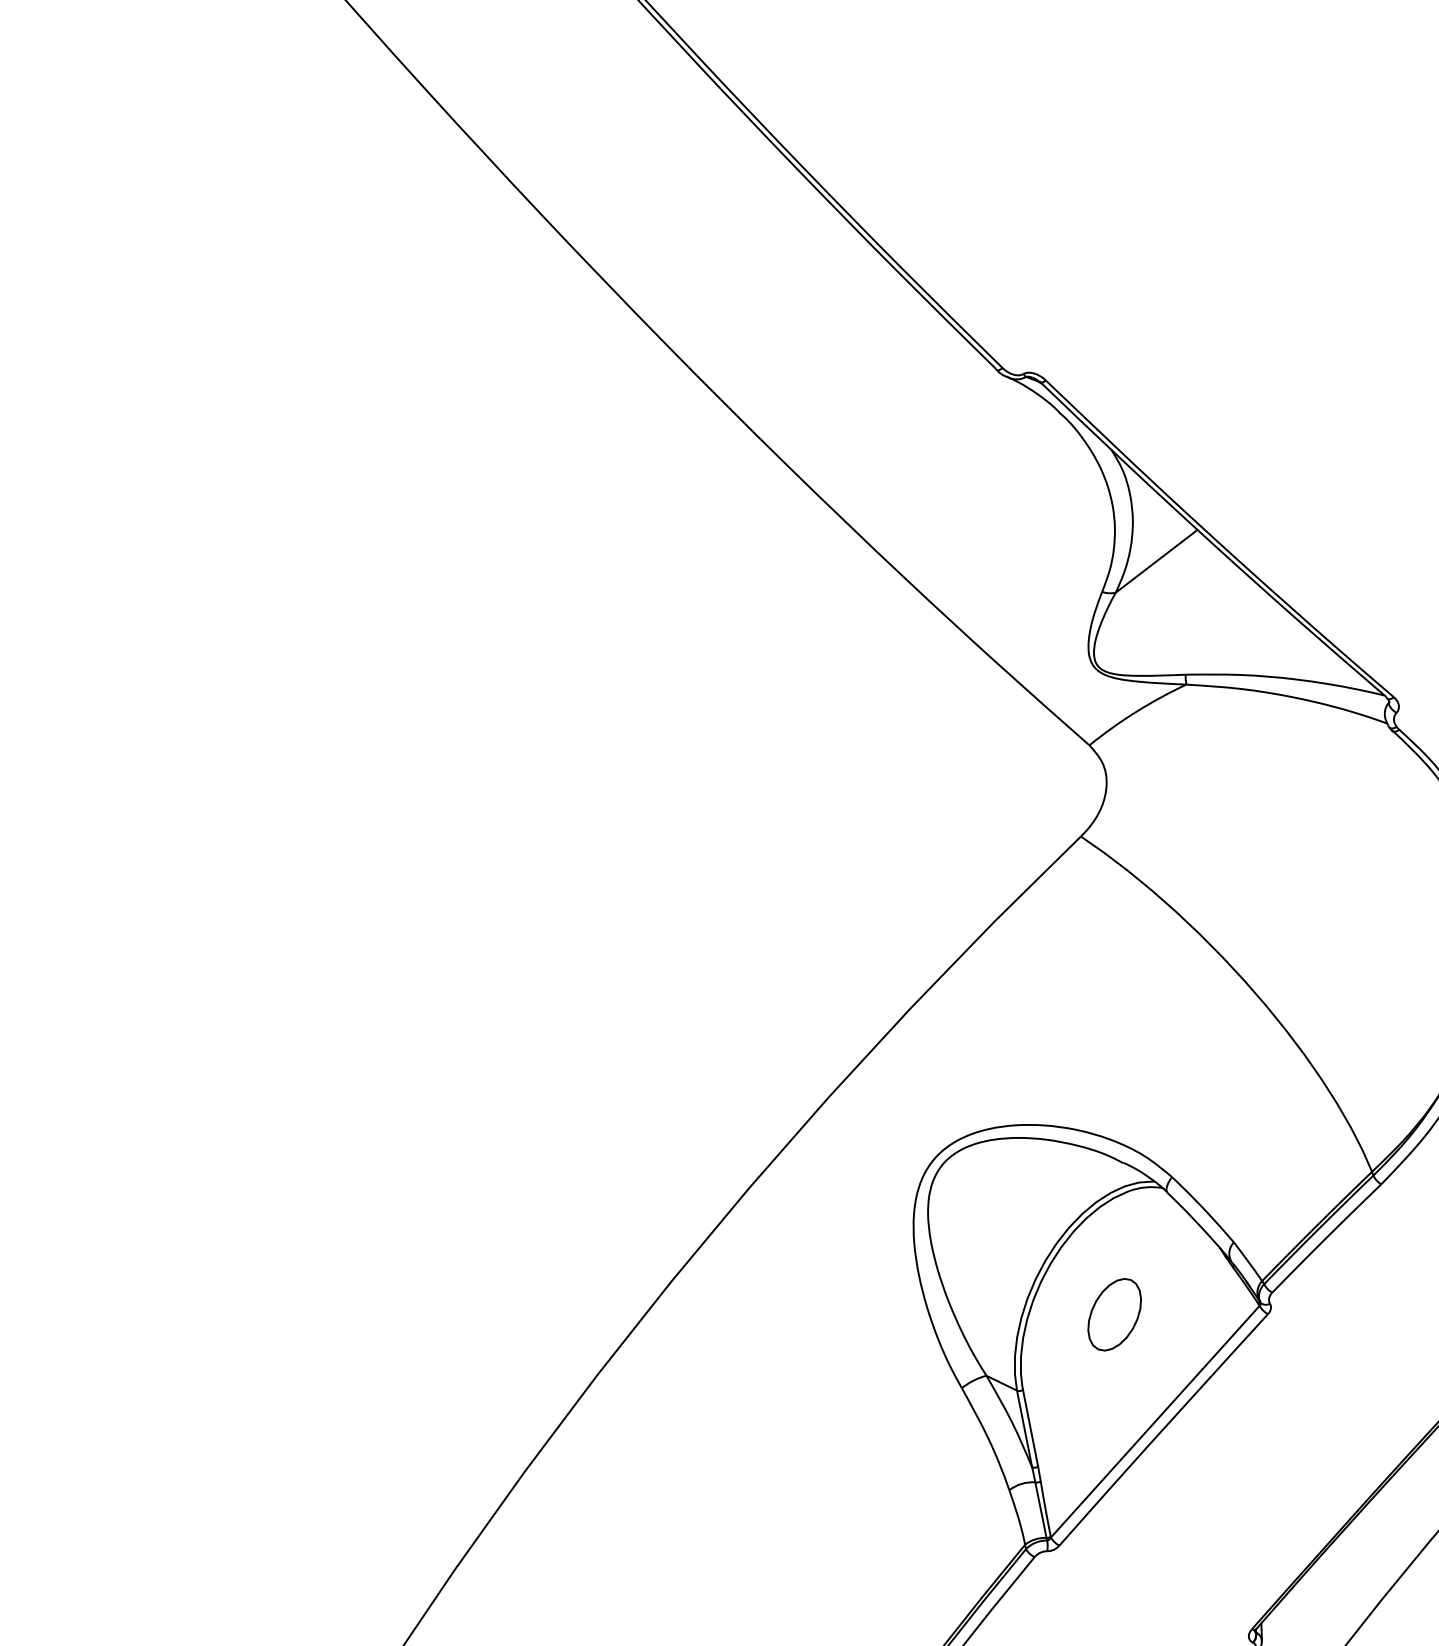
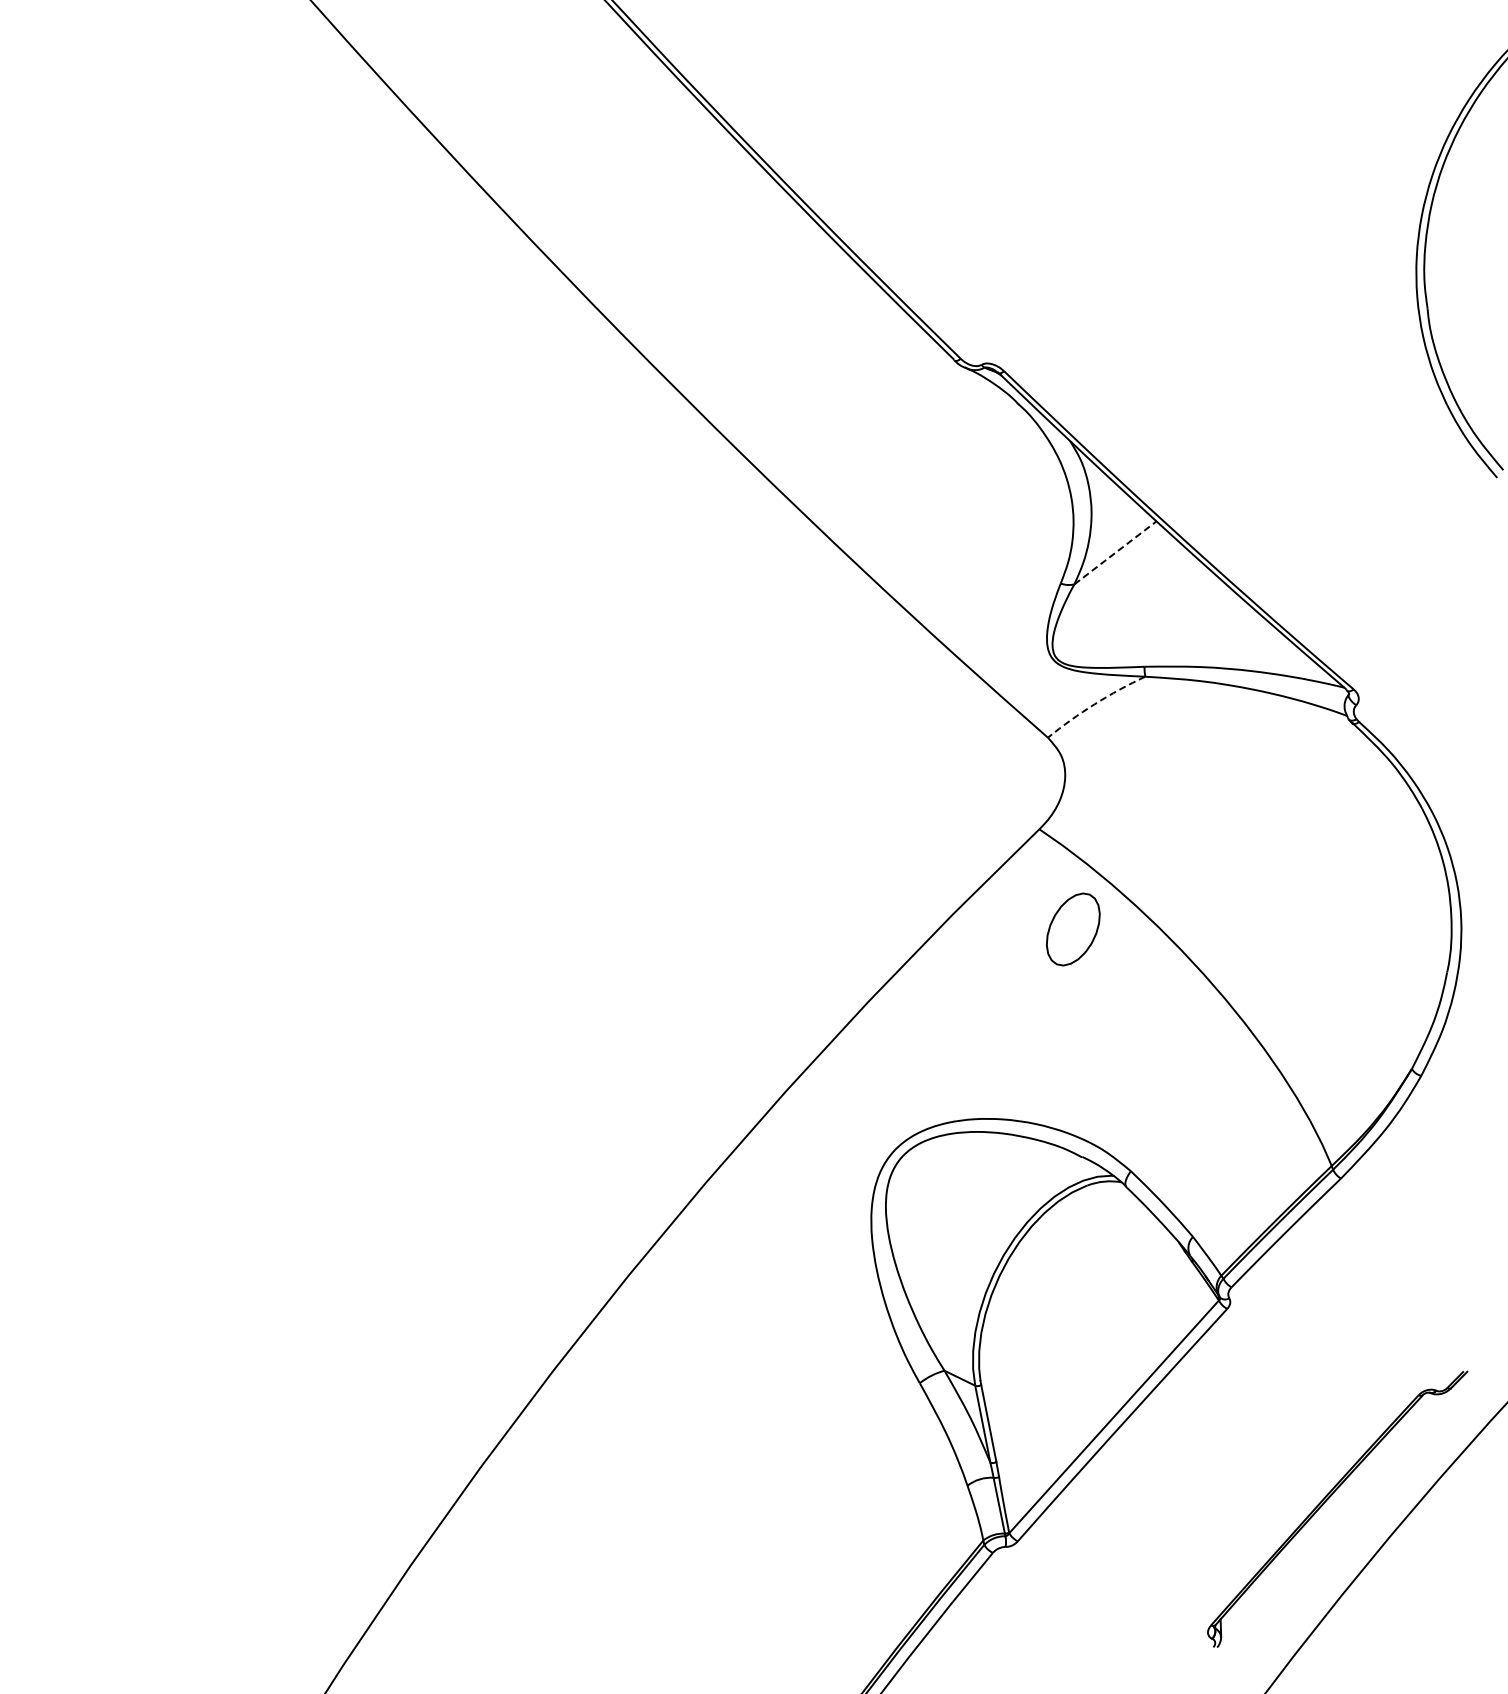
line: (1156, 560) -> (1115, 552), solid -> dashed
arc: (1135, 712) -> (1094, 704), solid -> dashed
part: (1114, 1314) -> (1073, 929), moved

